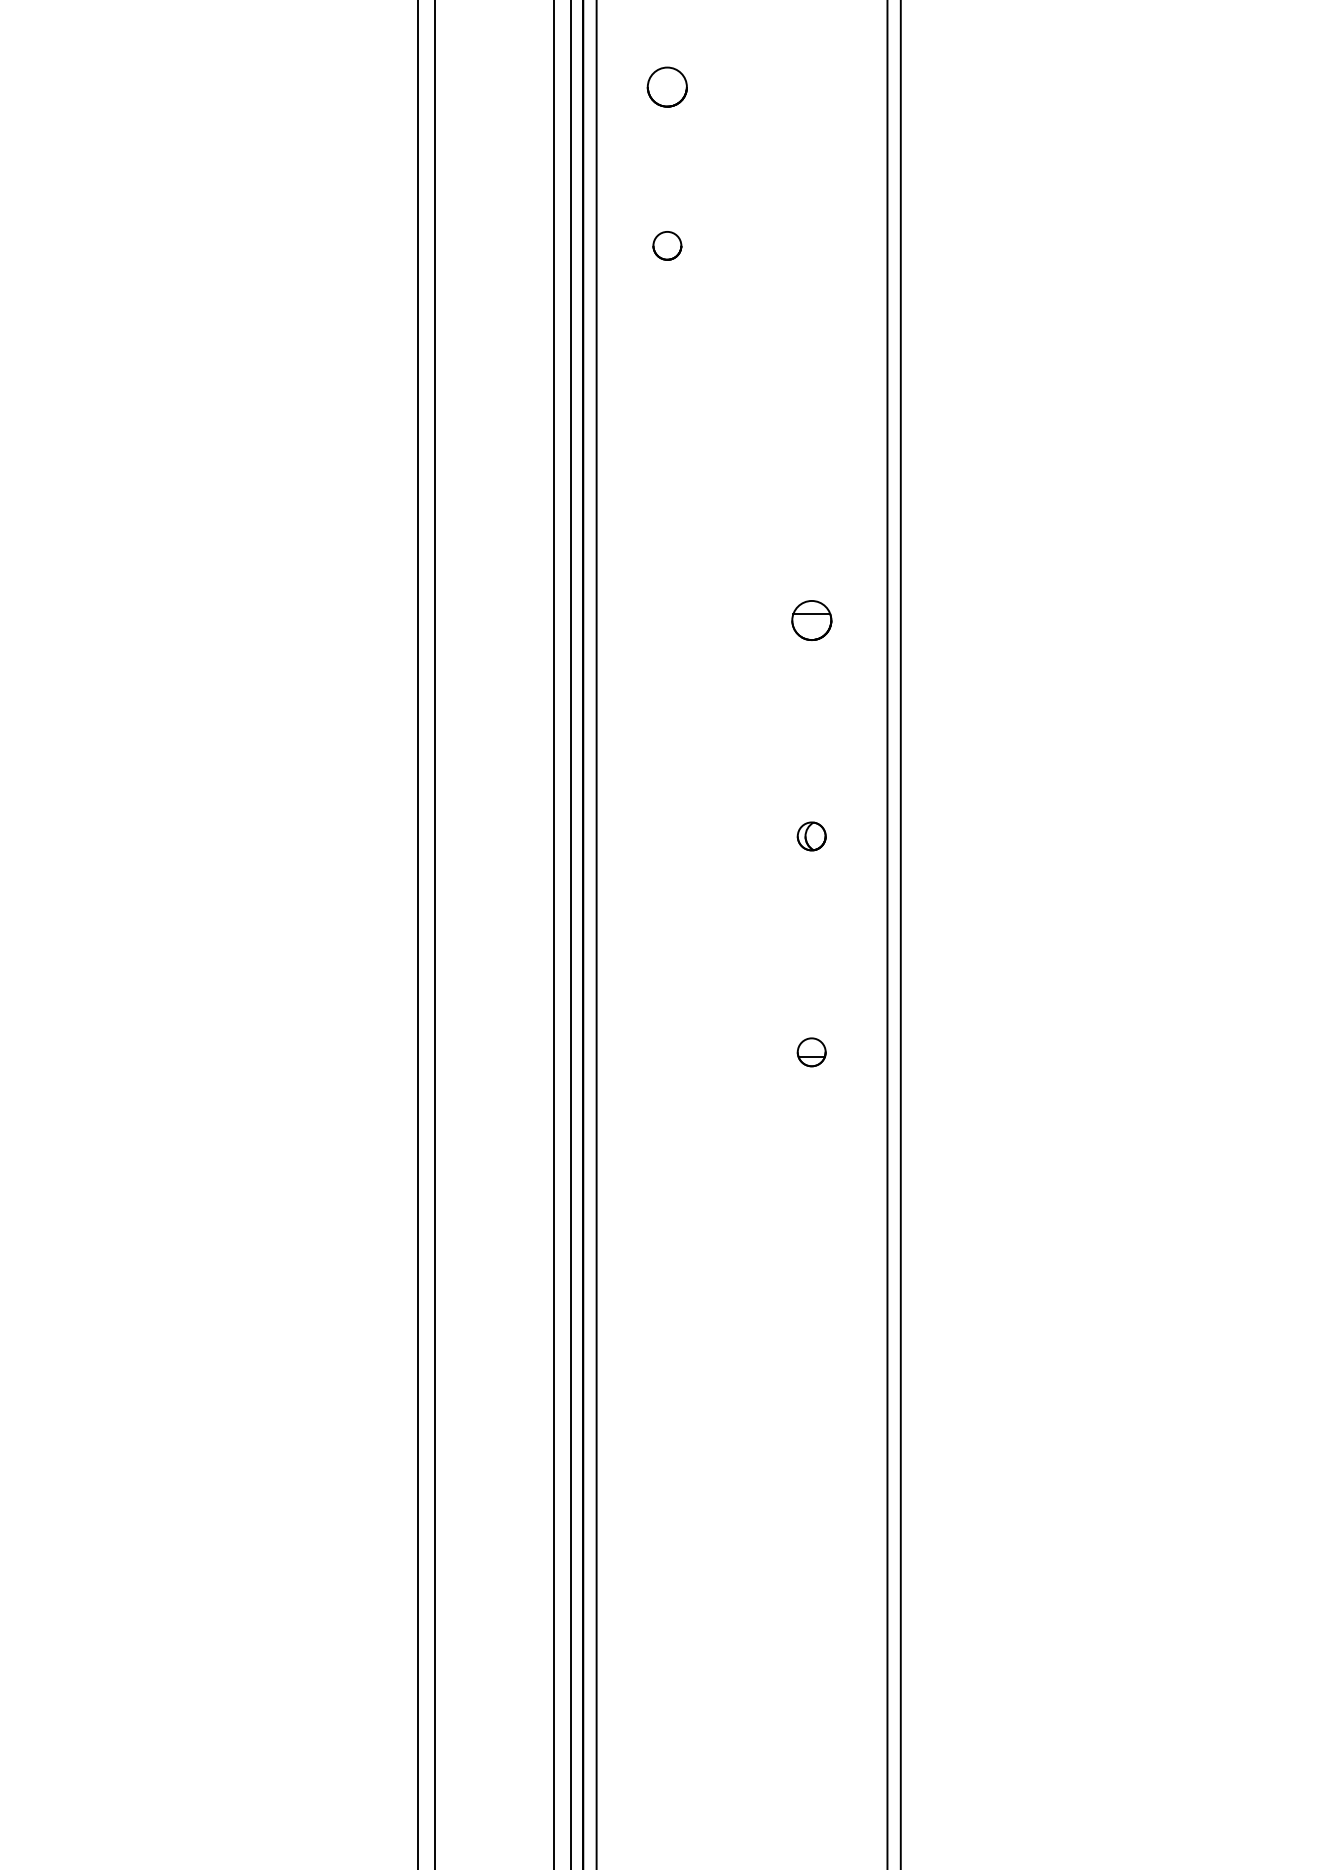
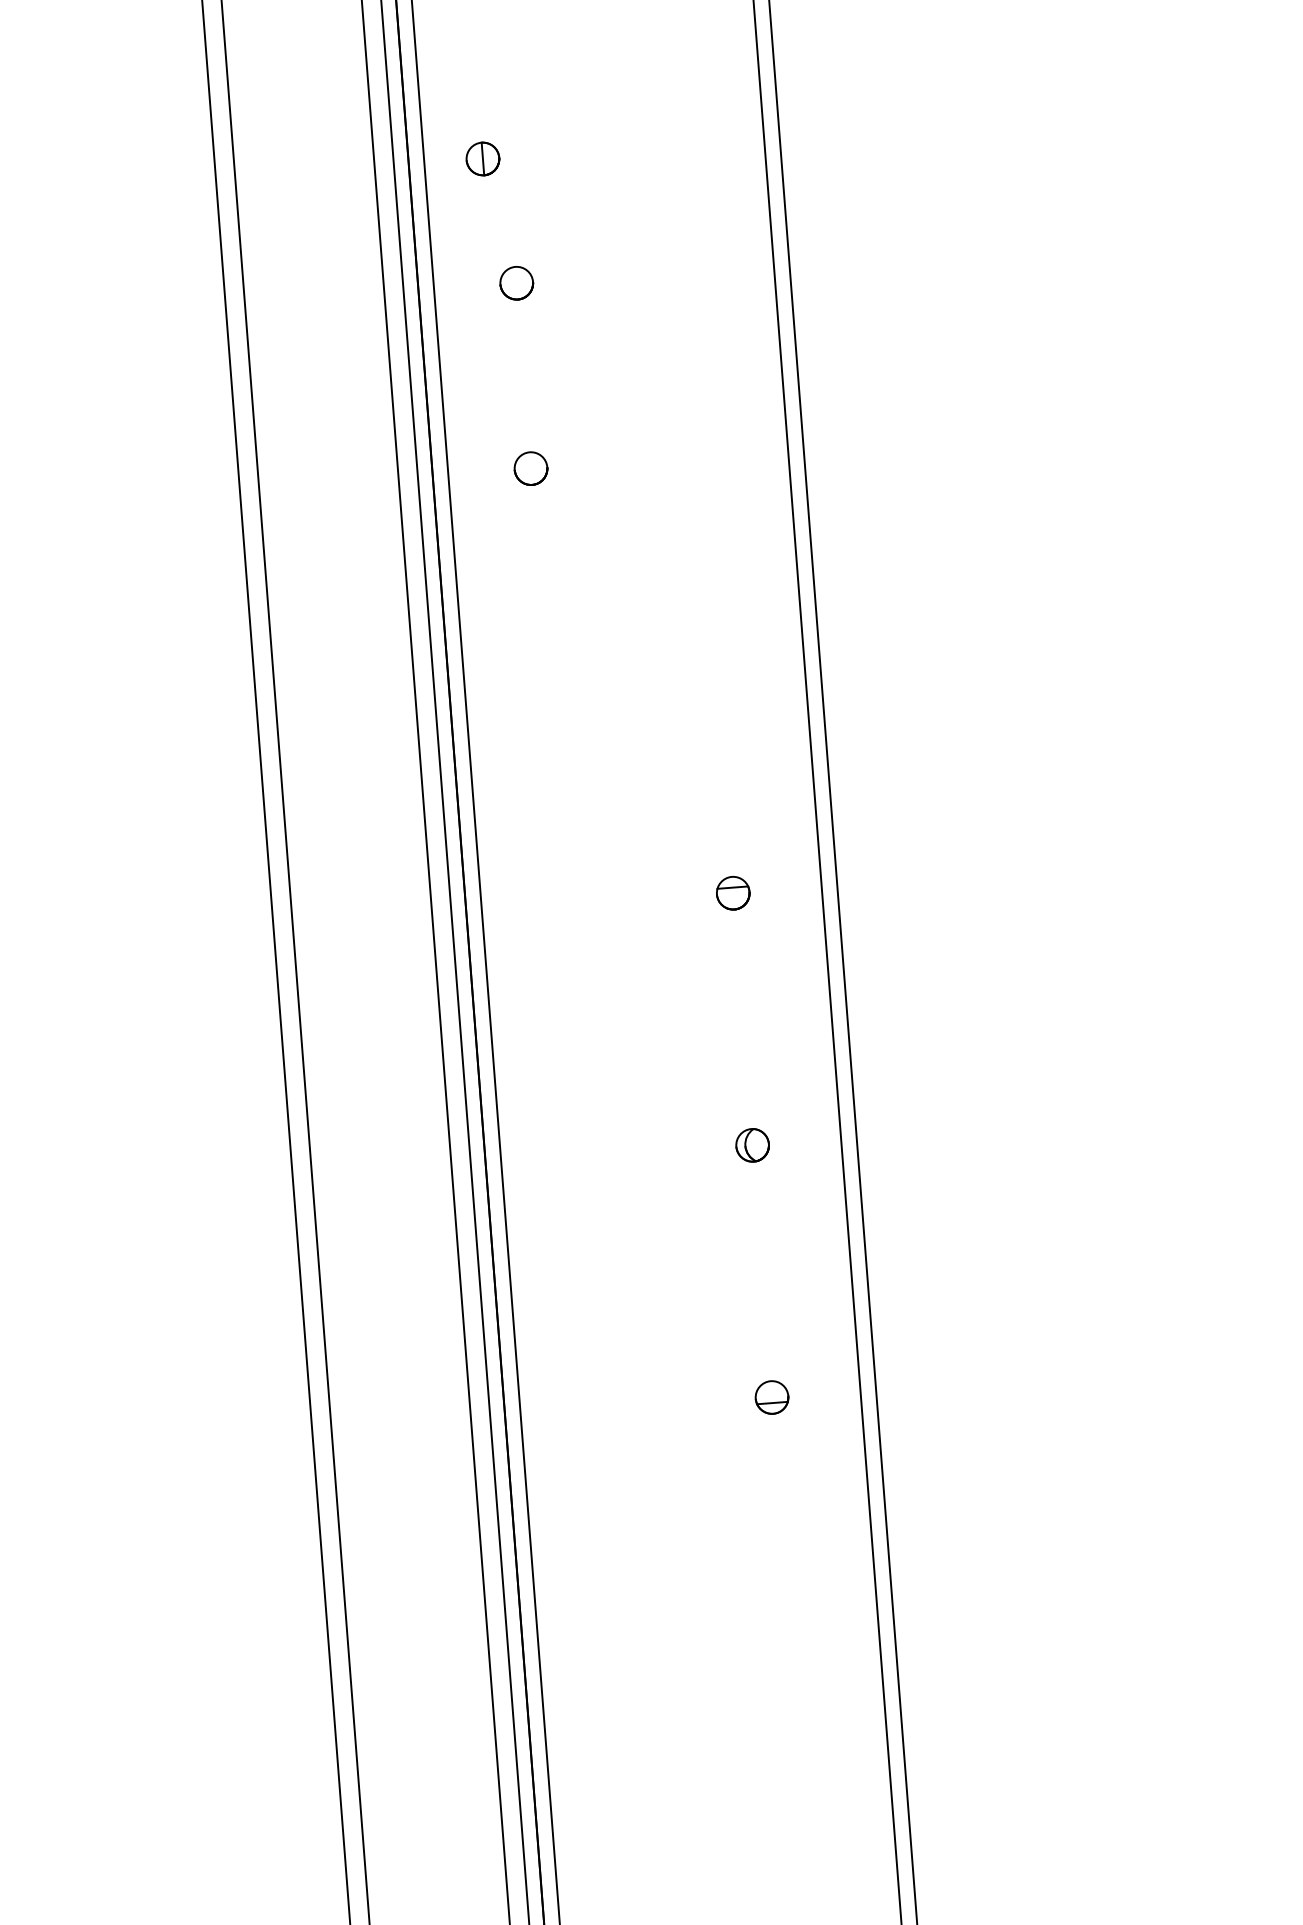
part: (667, 86) -> (516, 282), size x0.71
part: (811, 620) -> (732, 893), size x0.71

